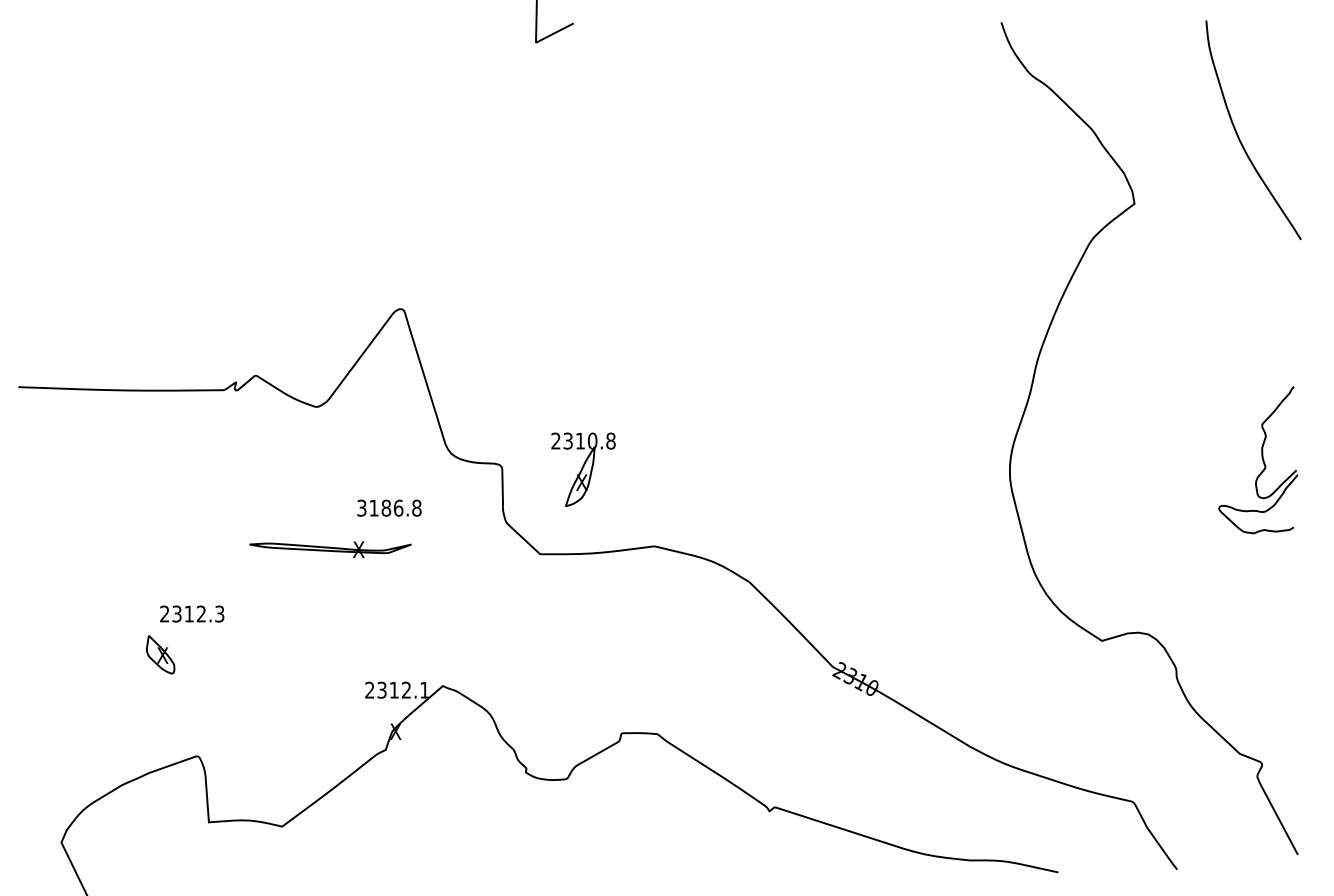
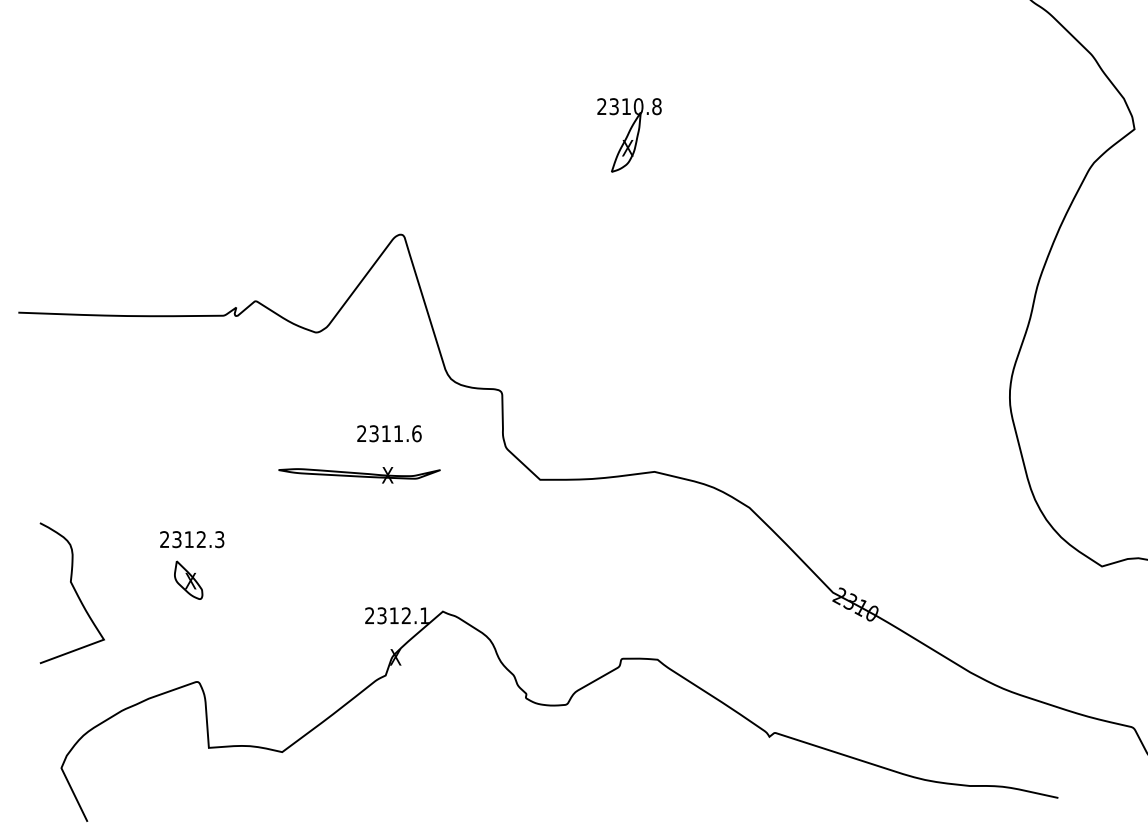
part: (583, 469) -> (629, 135), moved
text: (389, 507) -> (389, 433), 3186.8 -> 2311.6
part: (330, 549) -> (359, 475), moved
part: (160, 654) -> (188, 580), moved
curve: (74, 665) -> (74, 591), added

